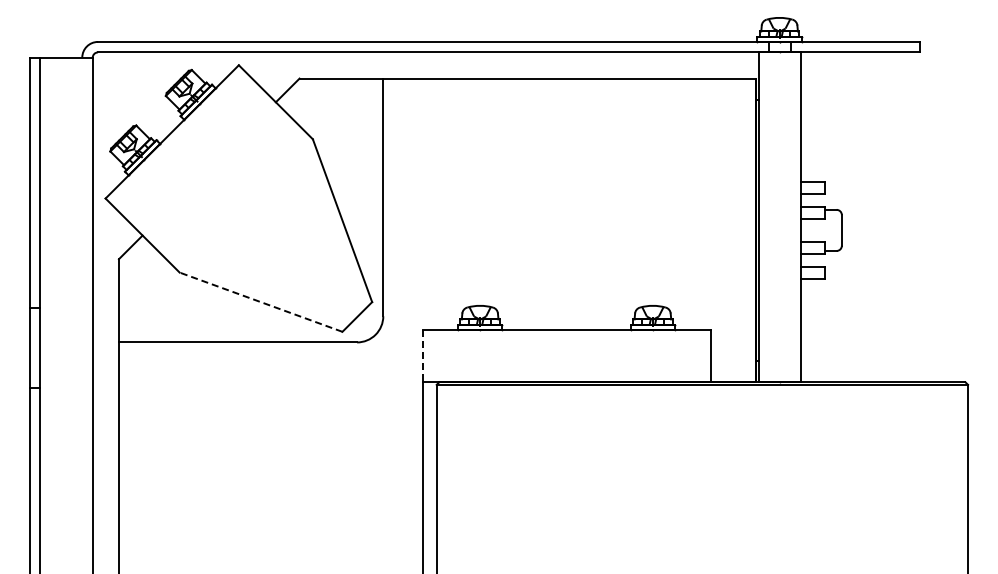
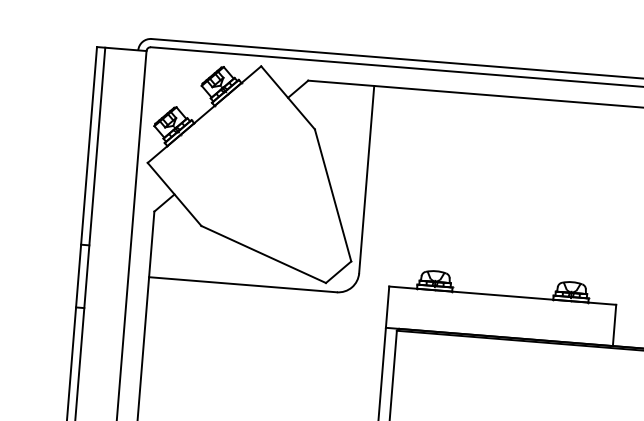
line: (261, 302) -> (264, 254), dashed -> solid
line: (422, 356) -> (387, 307), dashed -> solid

